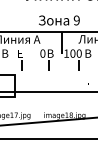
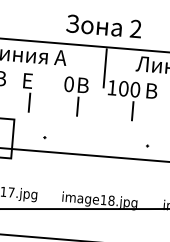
text: (76, 20) -> (135, 28), 9 -> 2

